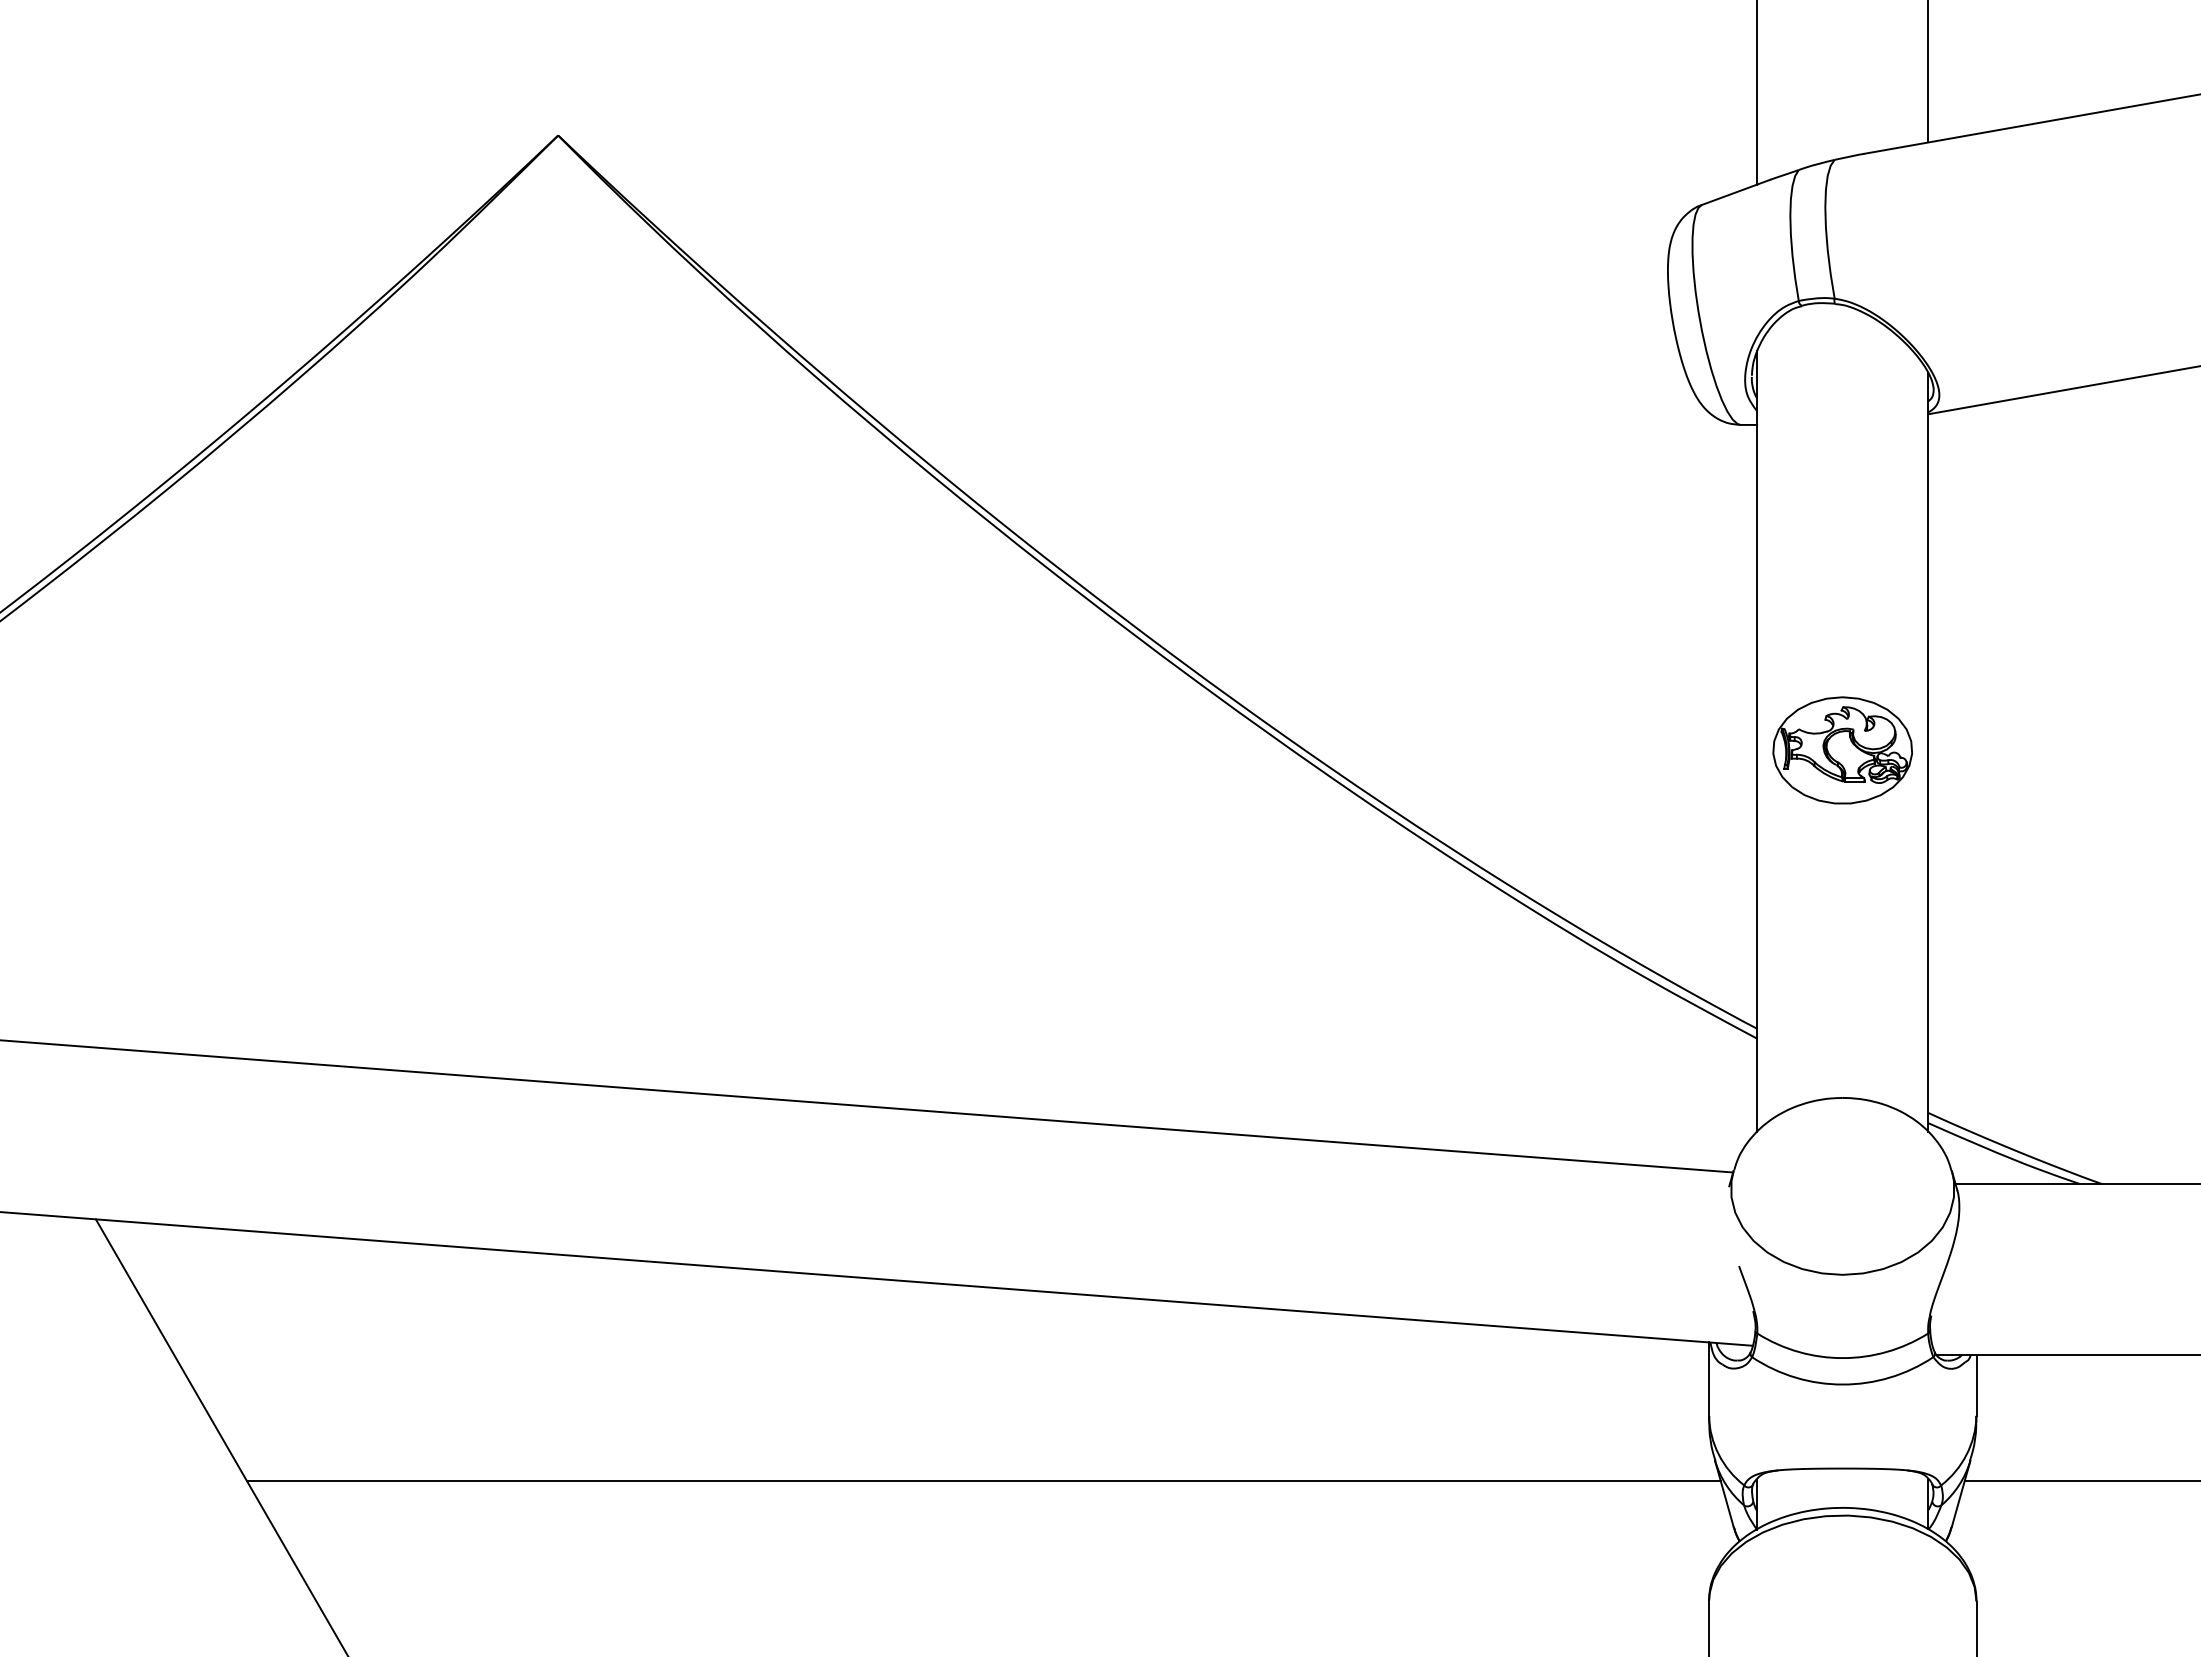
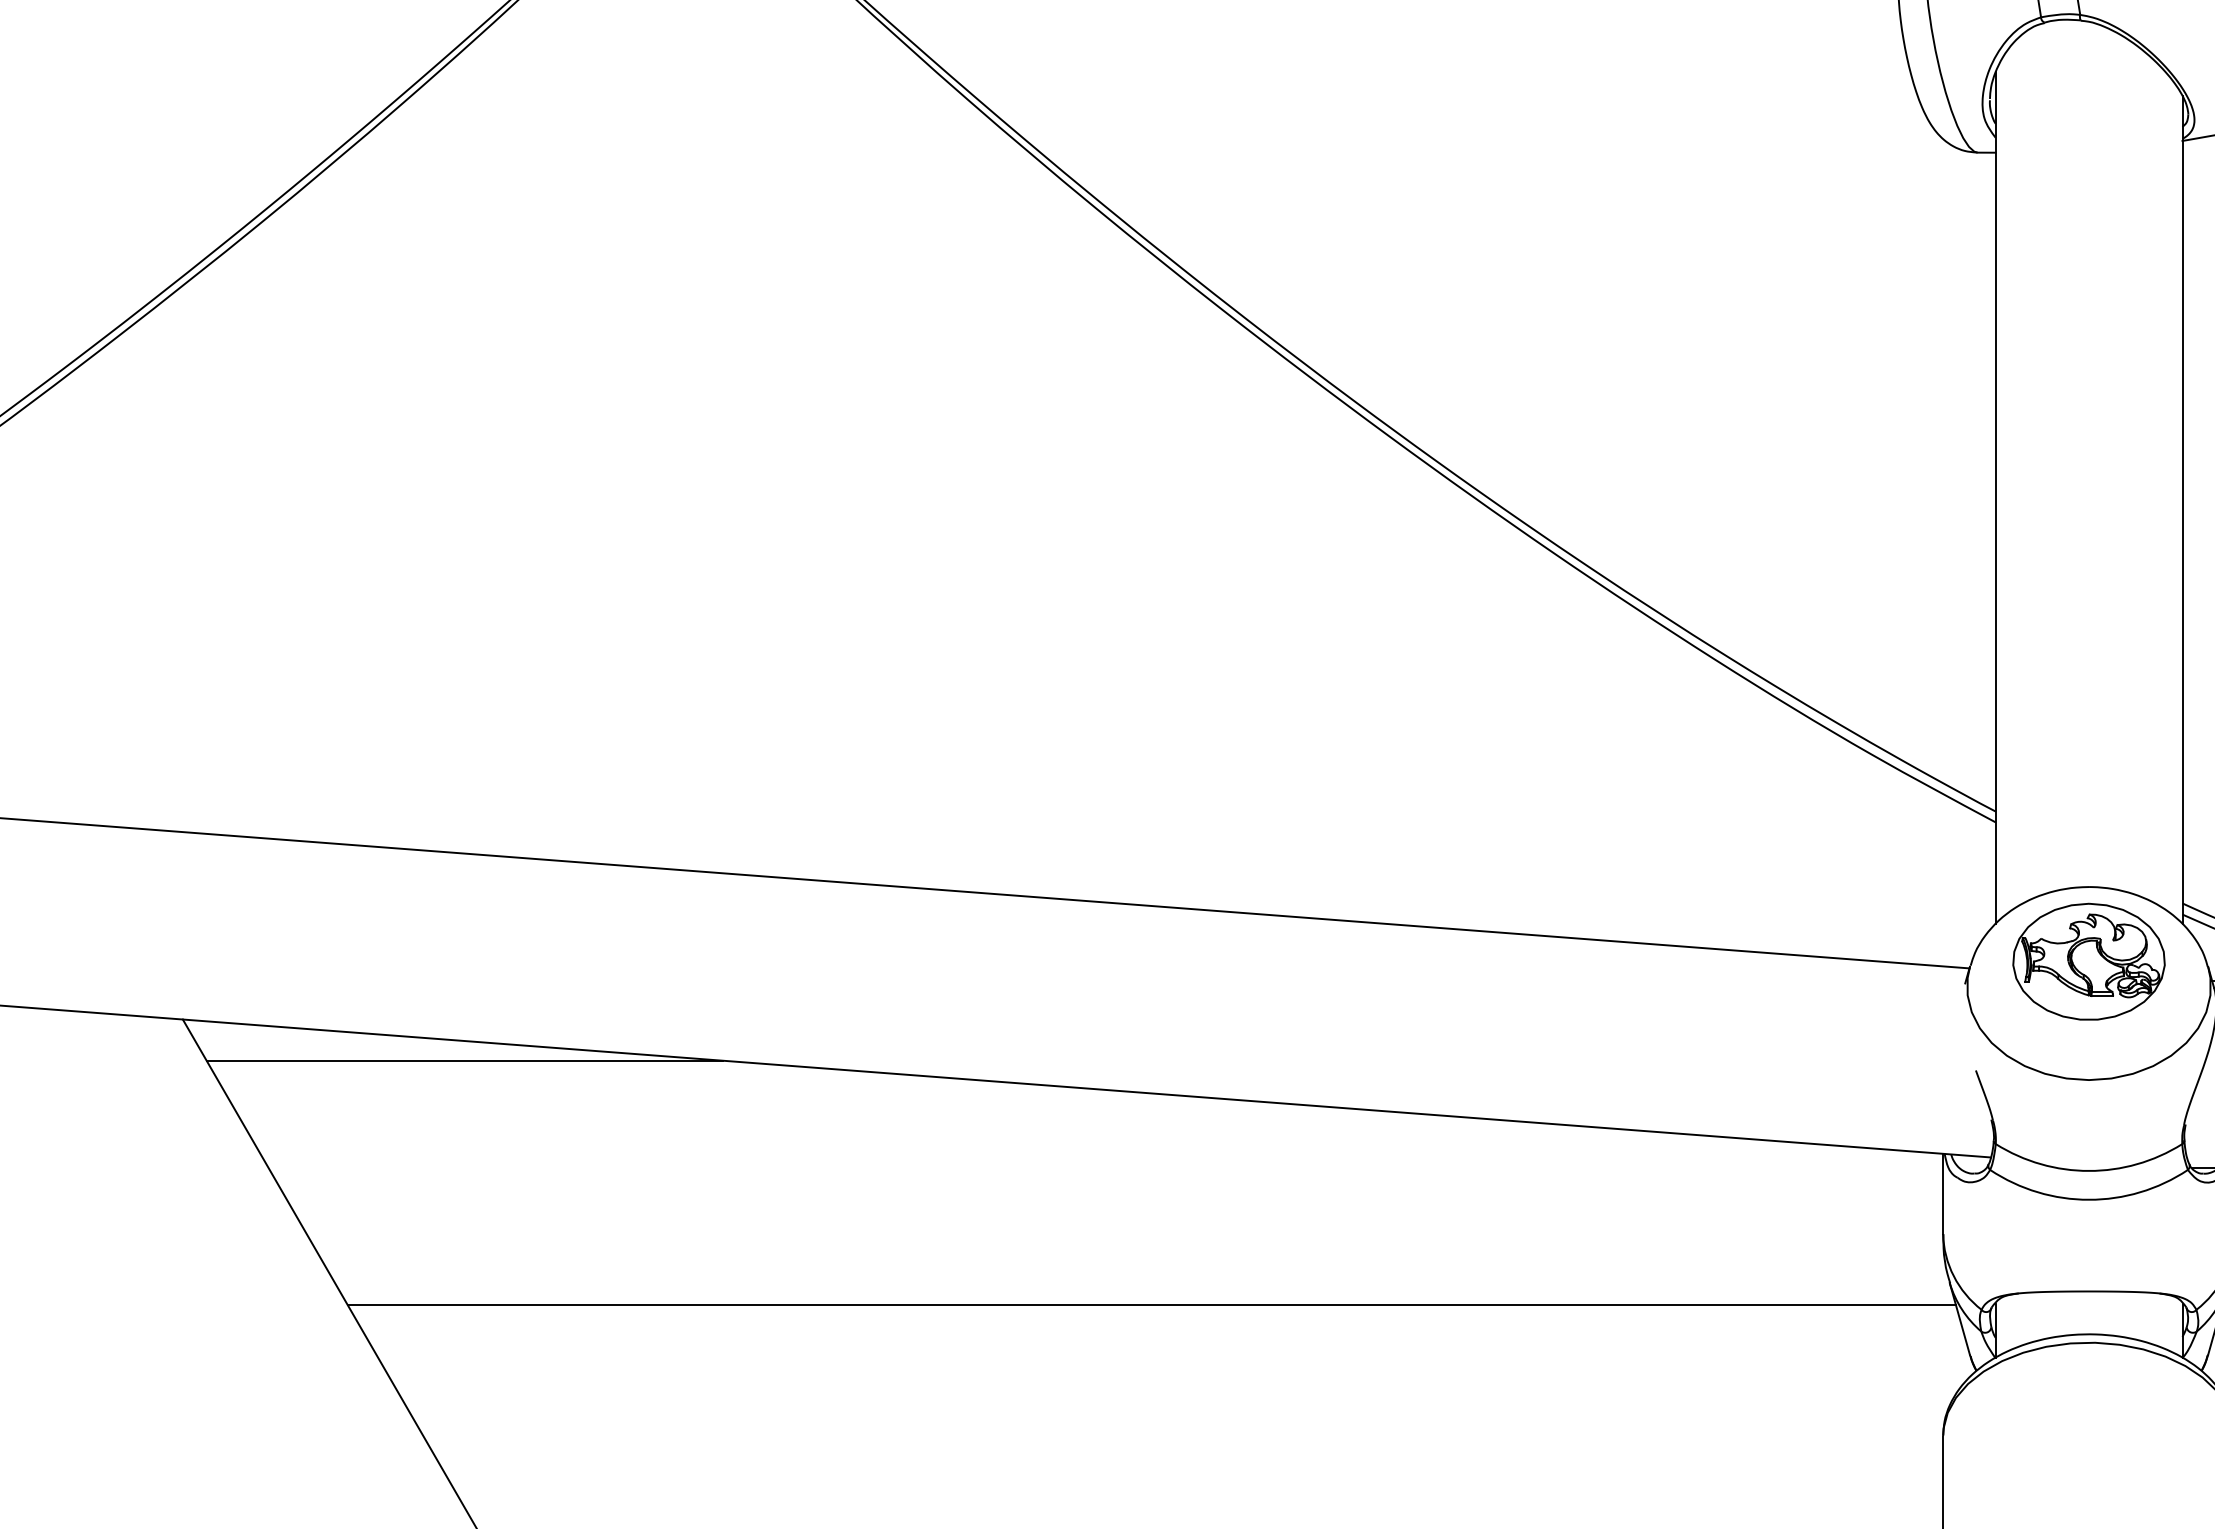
part: (1842, 750) -> (2088, 961), moved
line: (353, 1257) -> (463, 1061), added

